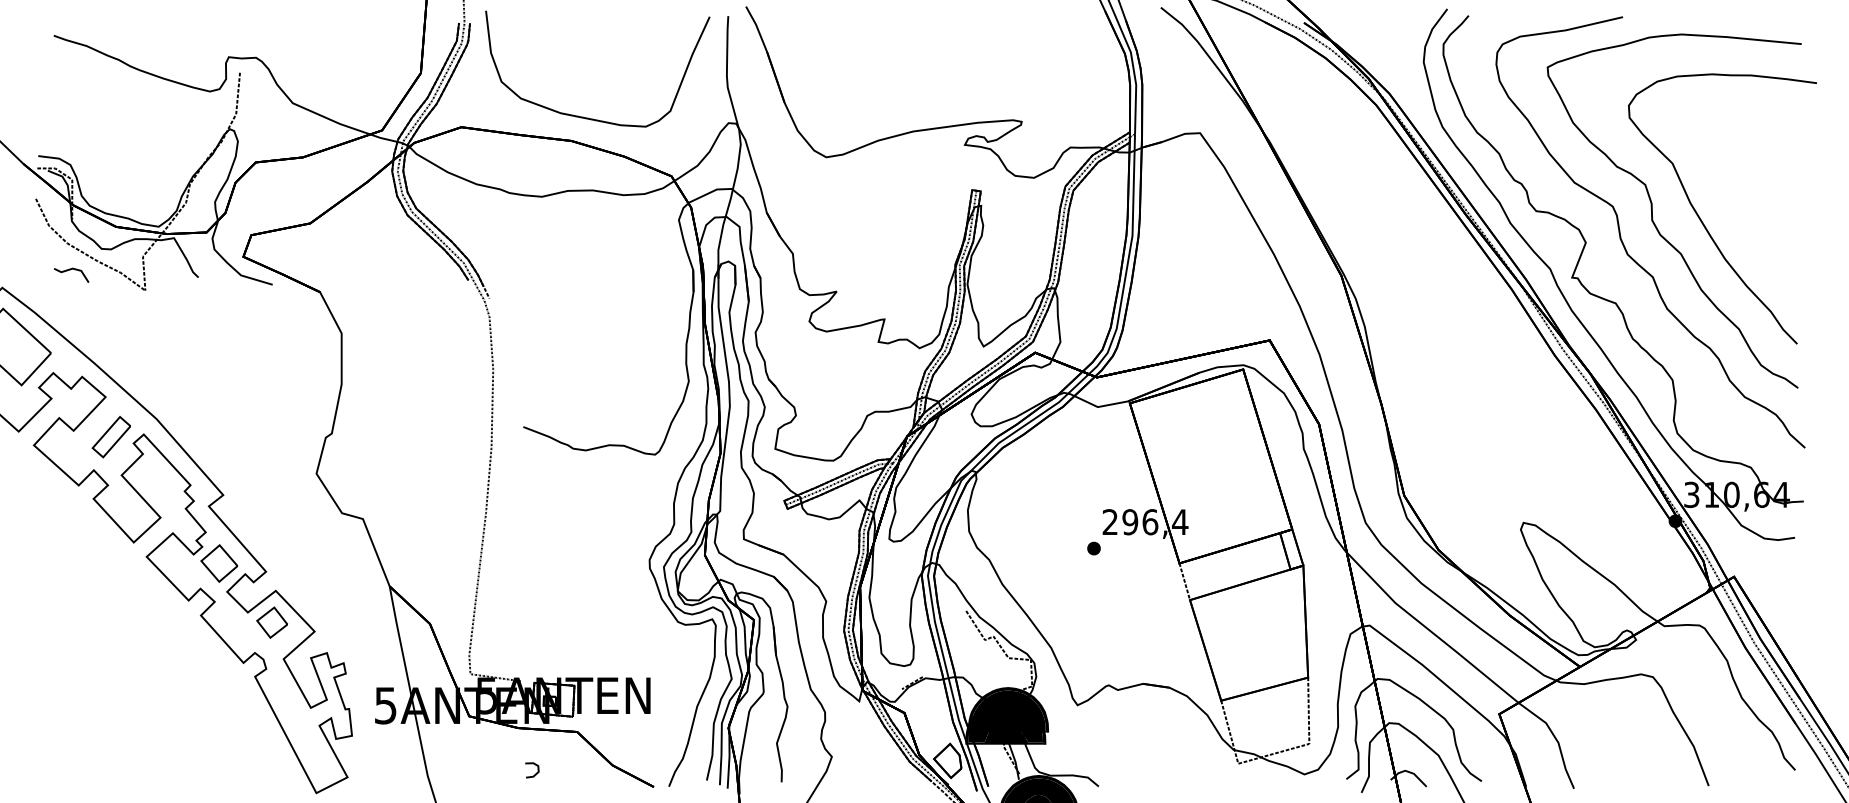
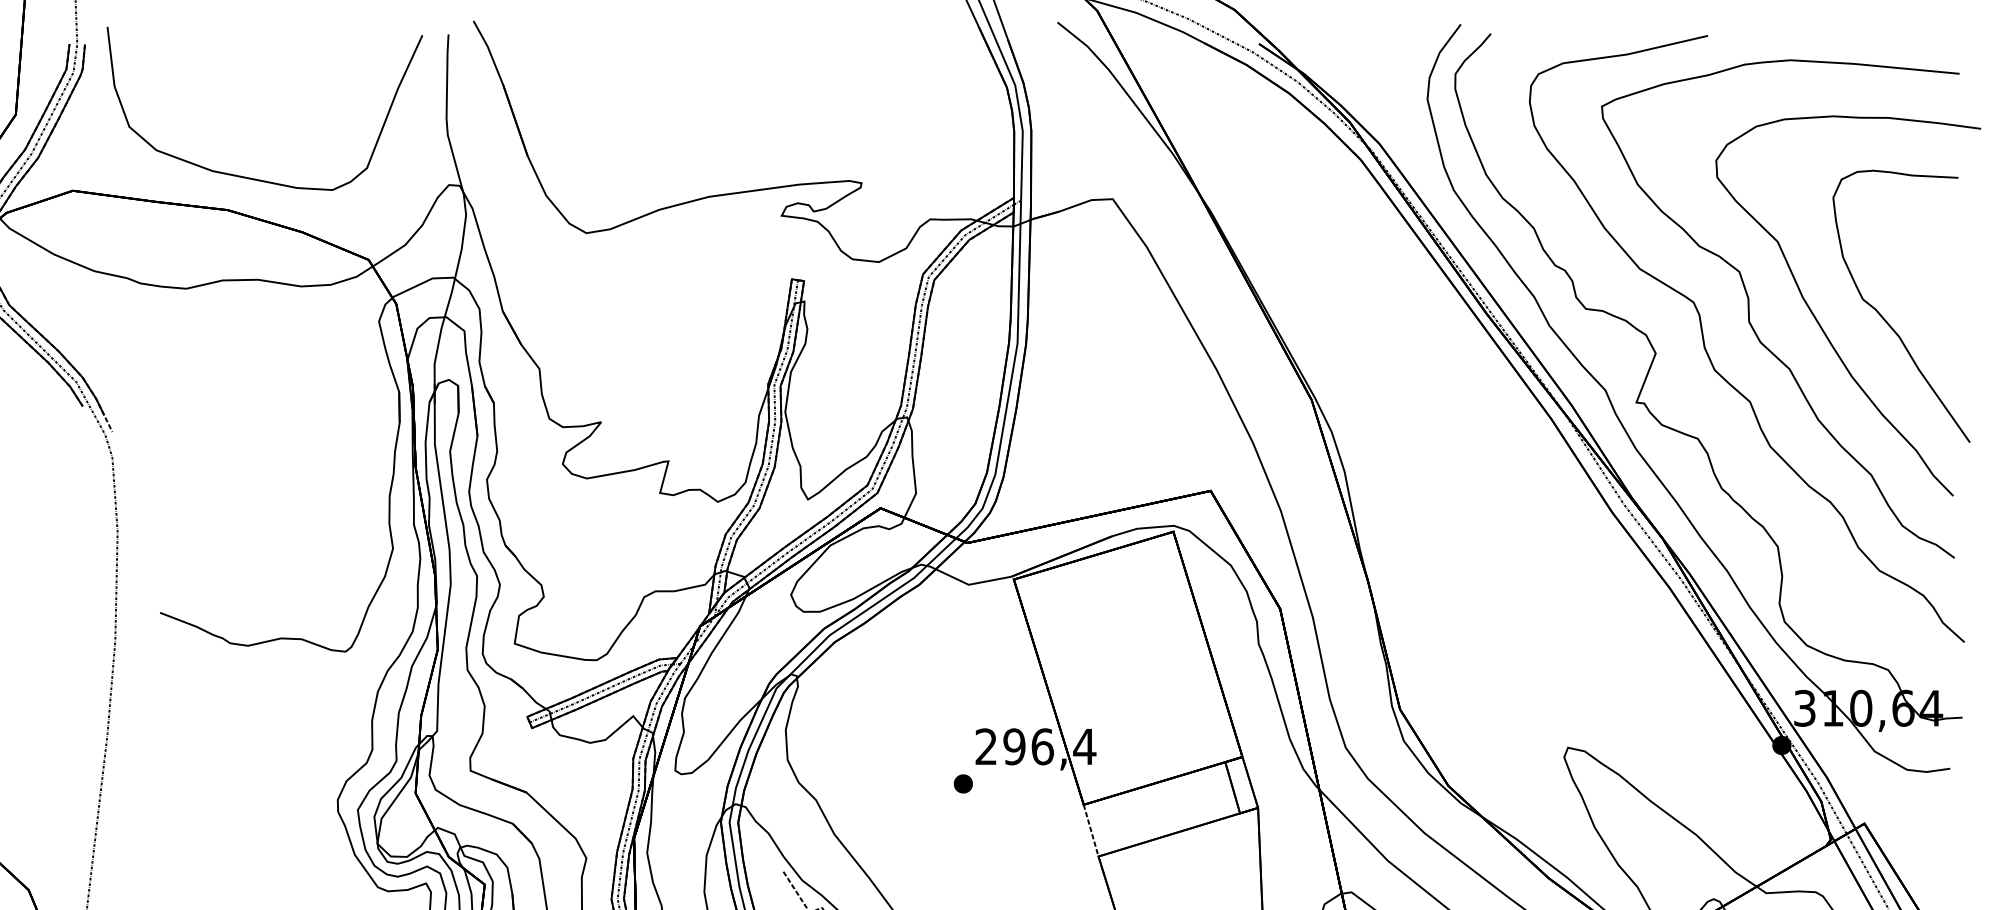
part: (1750, 219) -> (1887, 320), added

